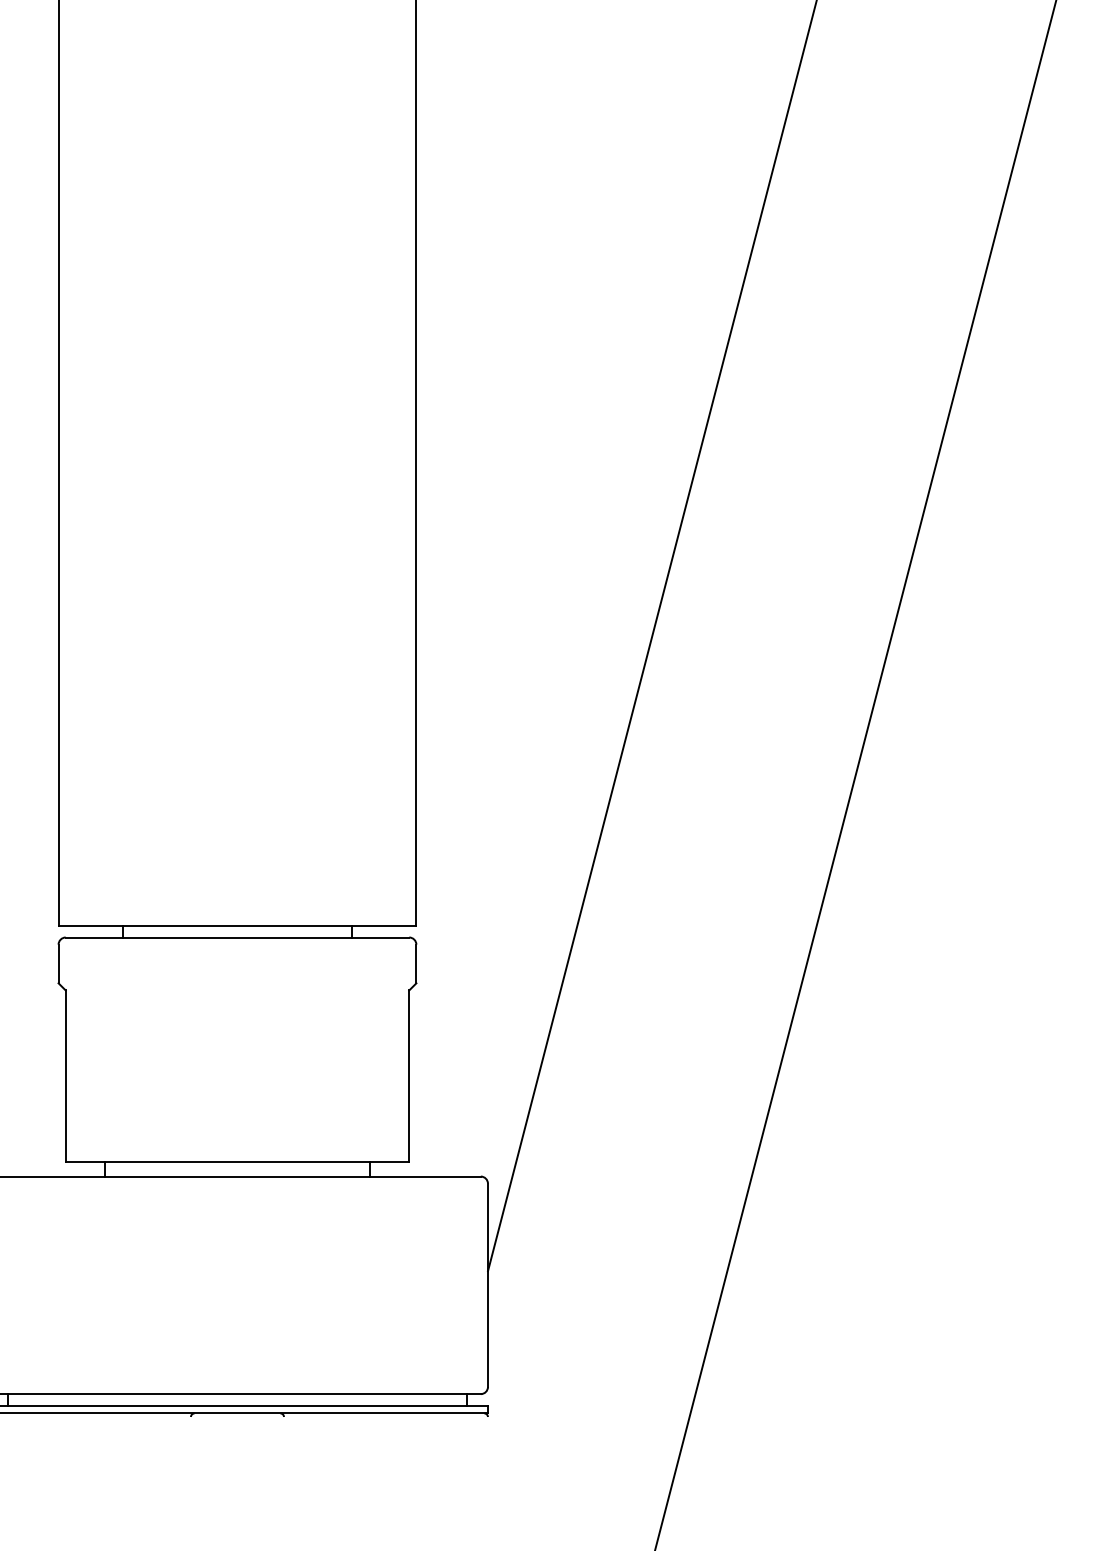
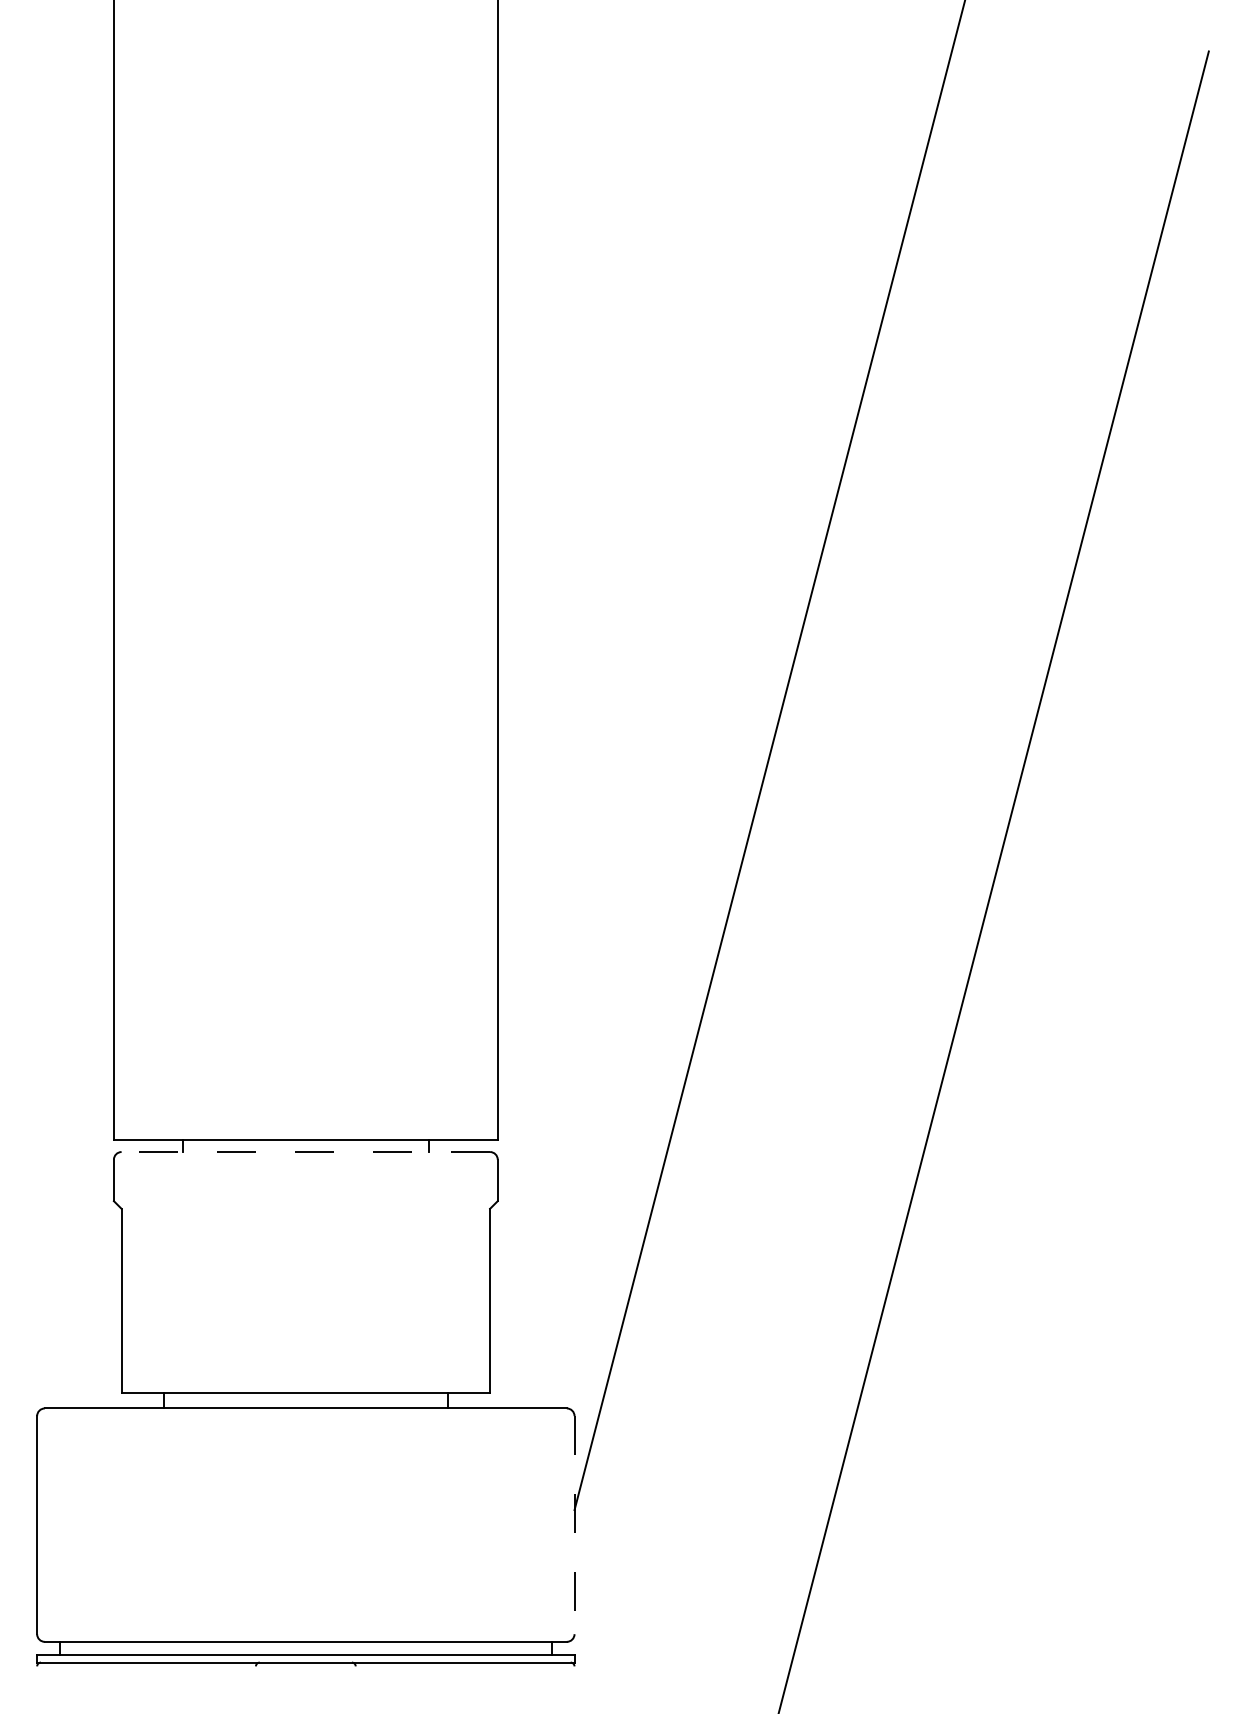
line: (237, 937) -> (305, 1152), solid -> dashed
line: (487, 1285) -> (574, 1525), solid -> dashed

